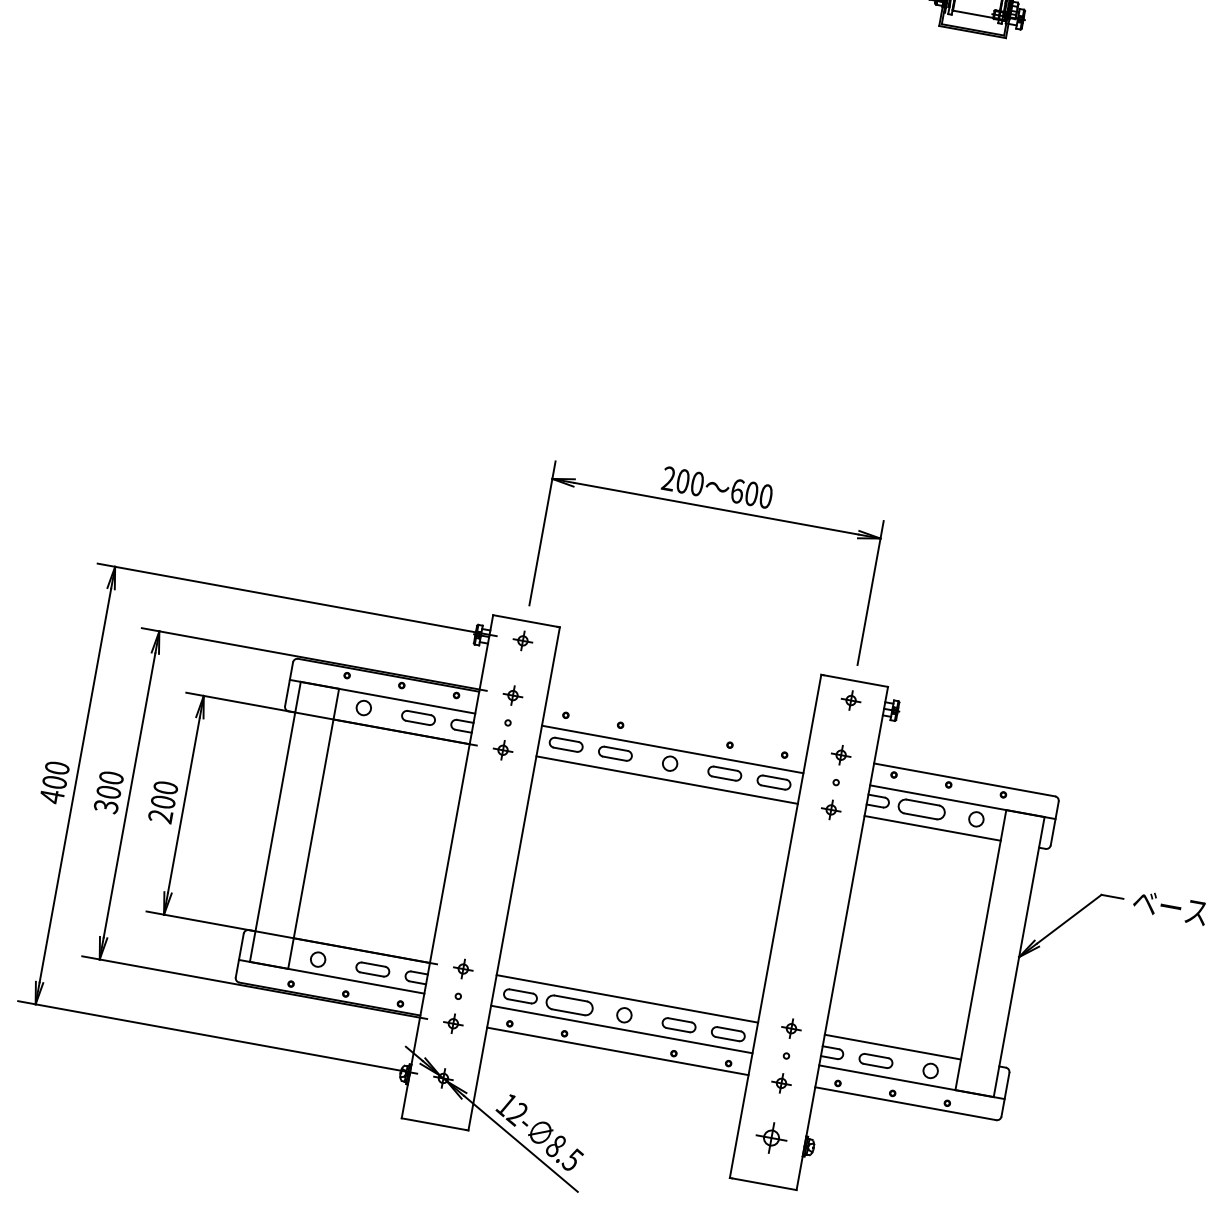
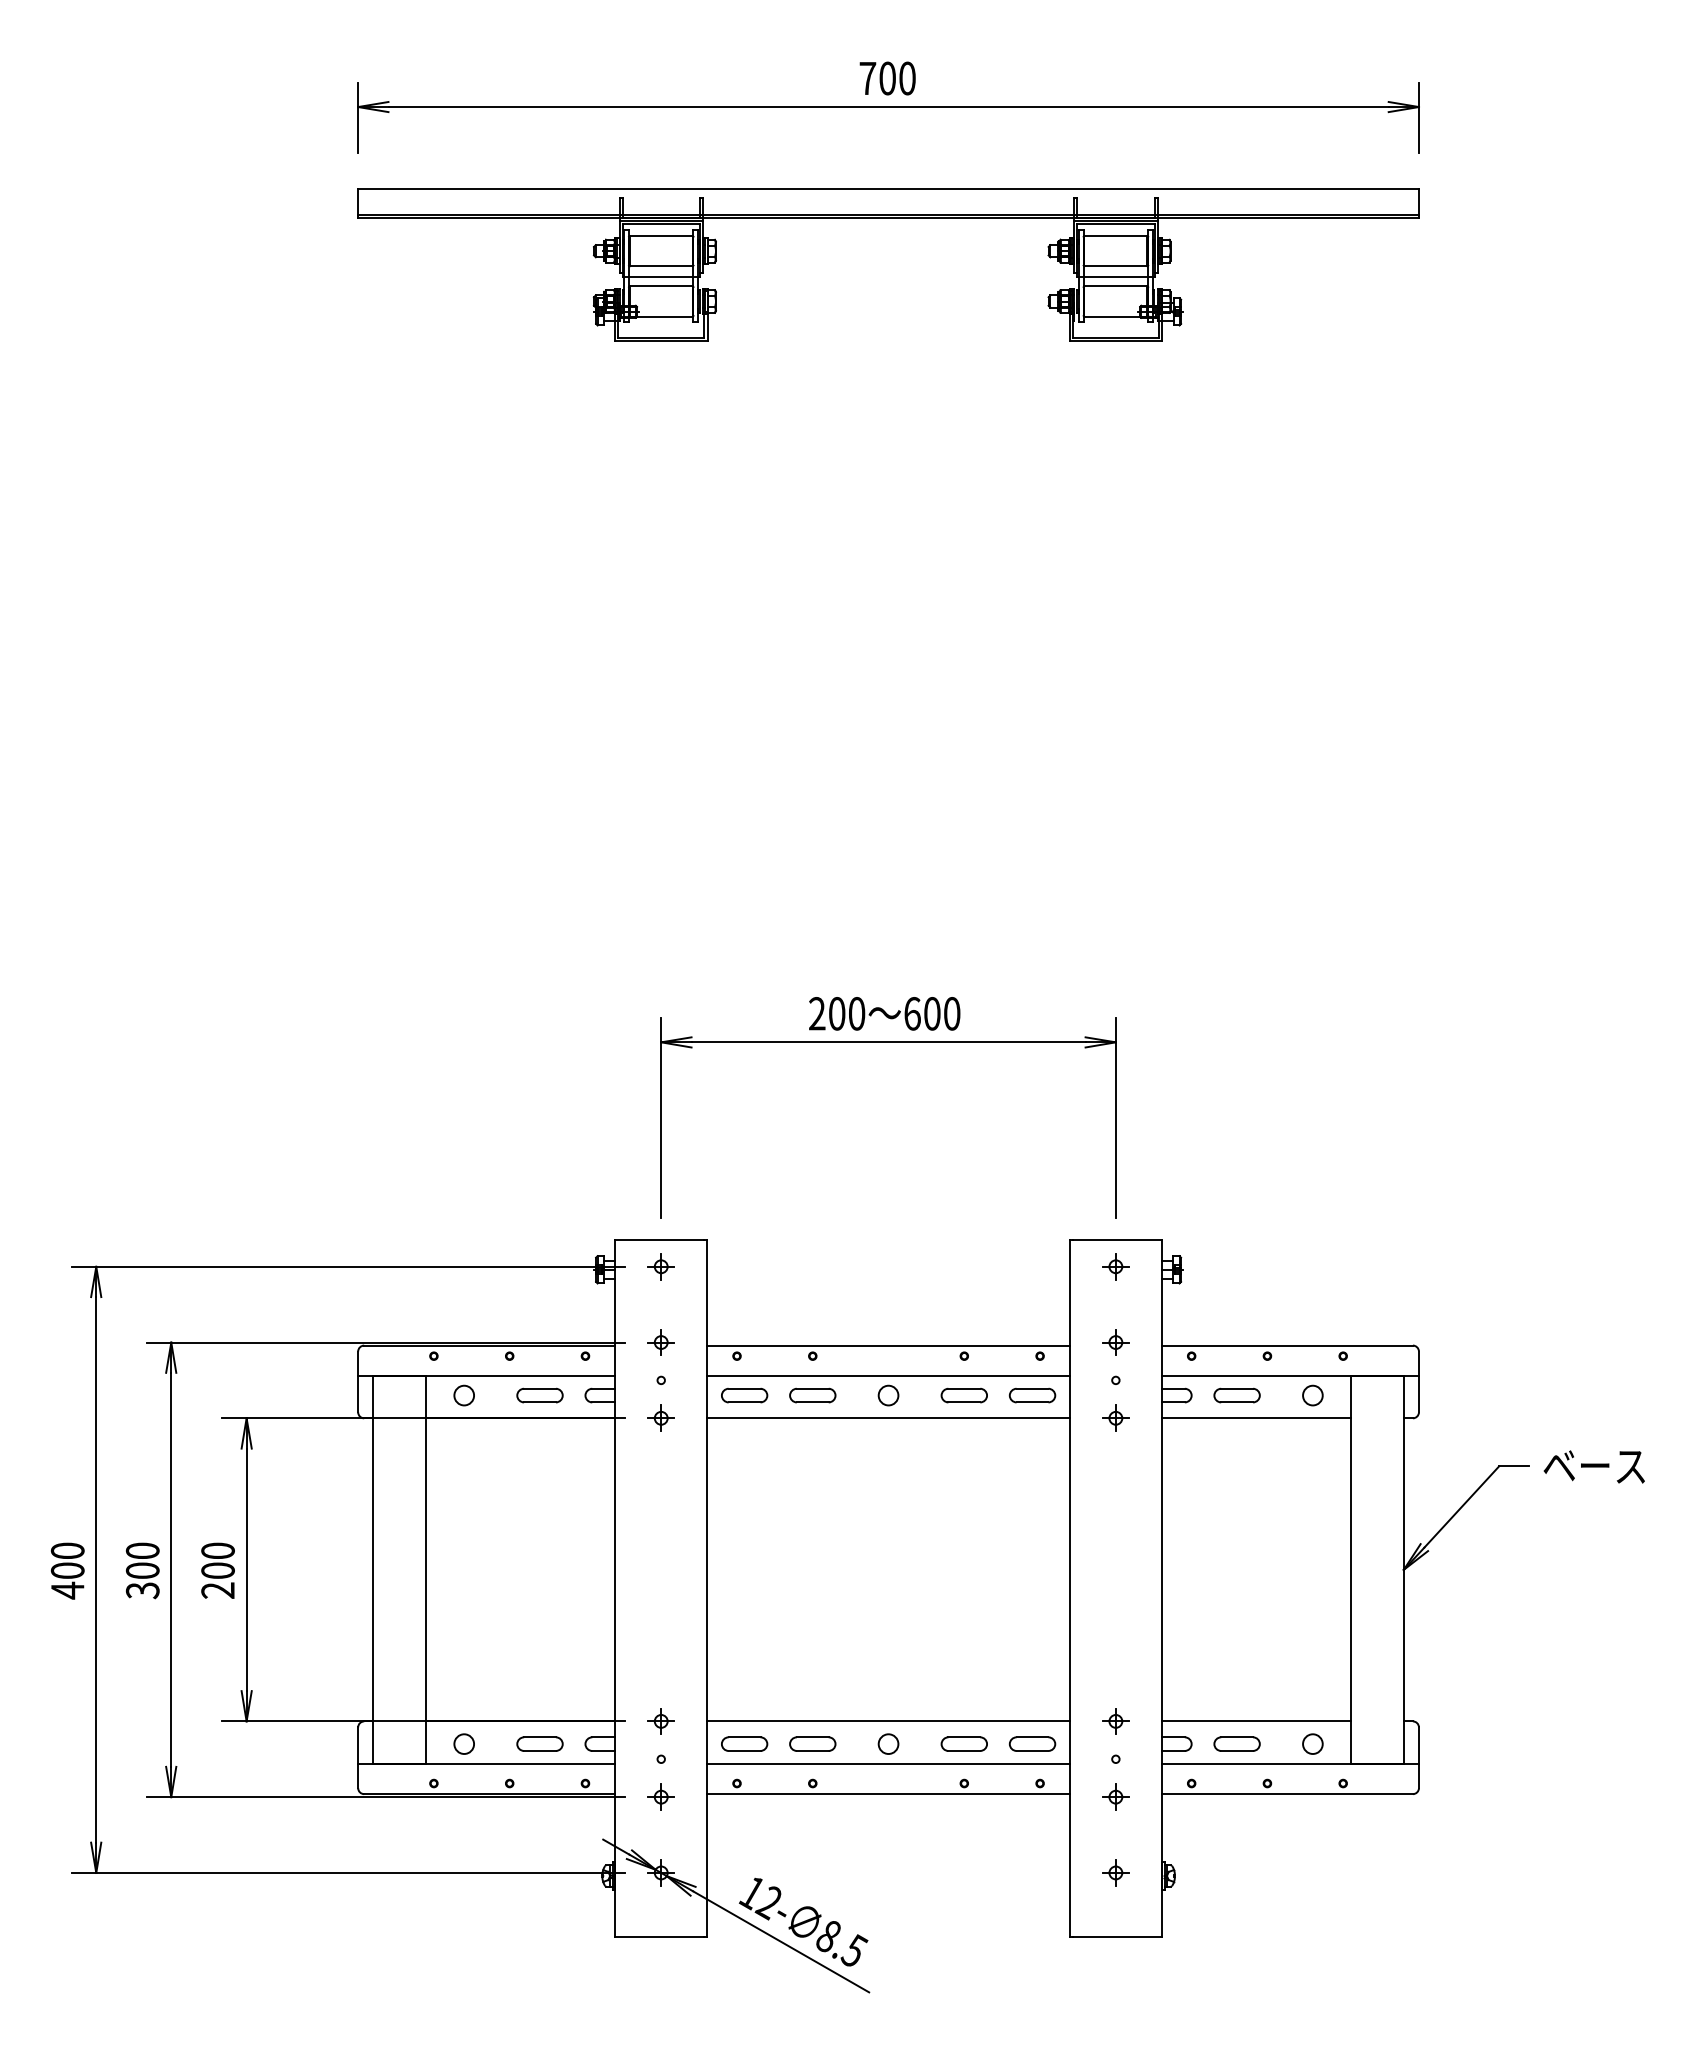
line: (676, 727) -> (888, 1345), added
part: (921, 809) -> (1236, 1395), size x0.71
part: (569, 1004) -> (812, 1743), size x0.71
part: (771, 1137) -> (1115, 1872), size x0.62

